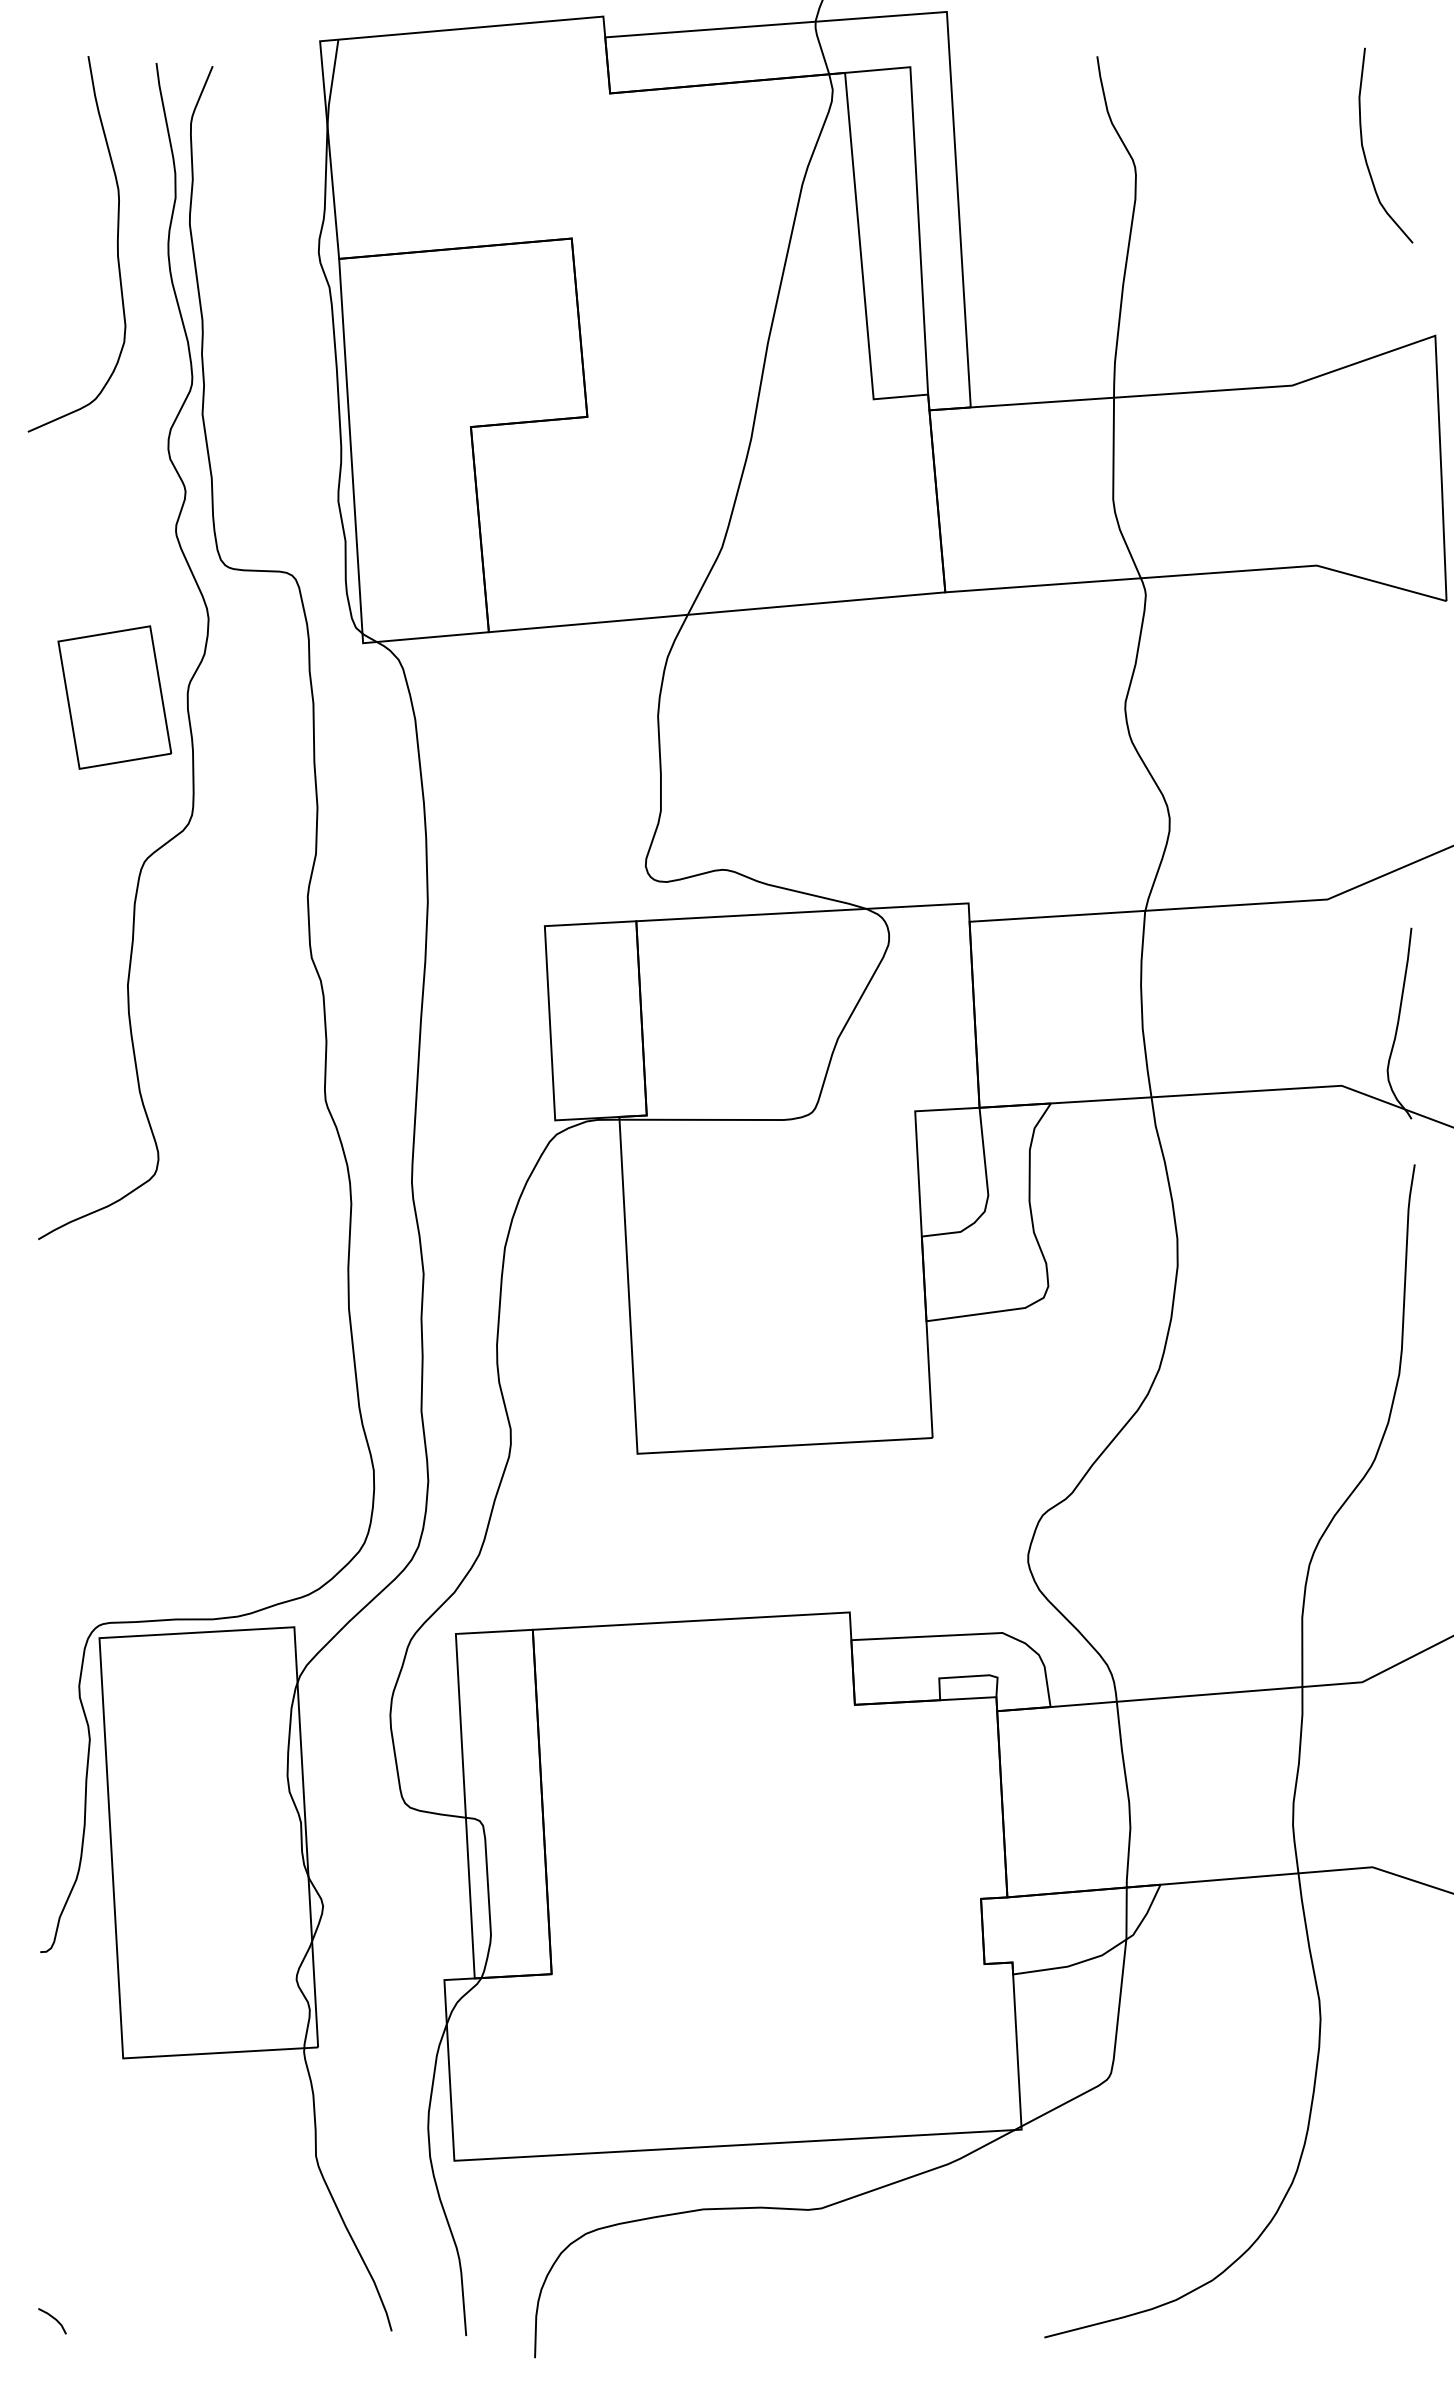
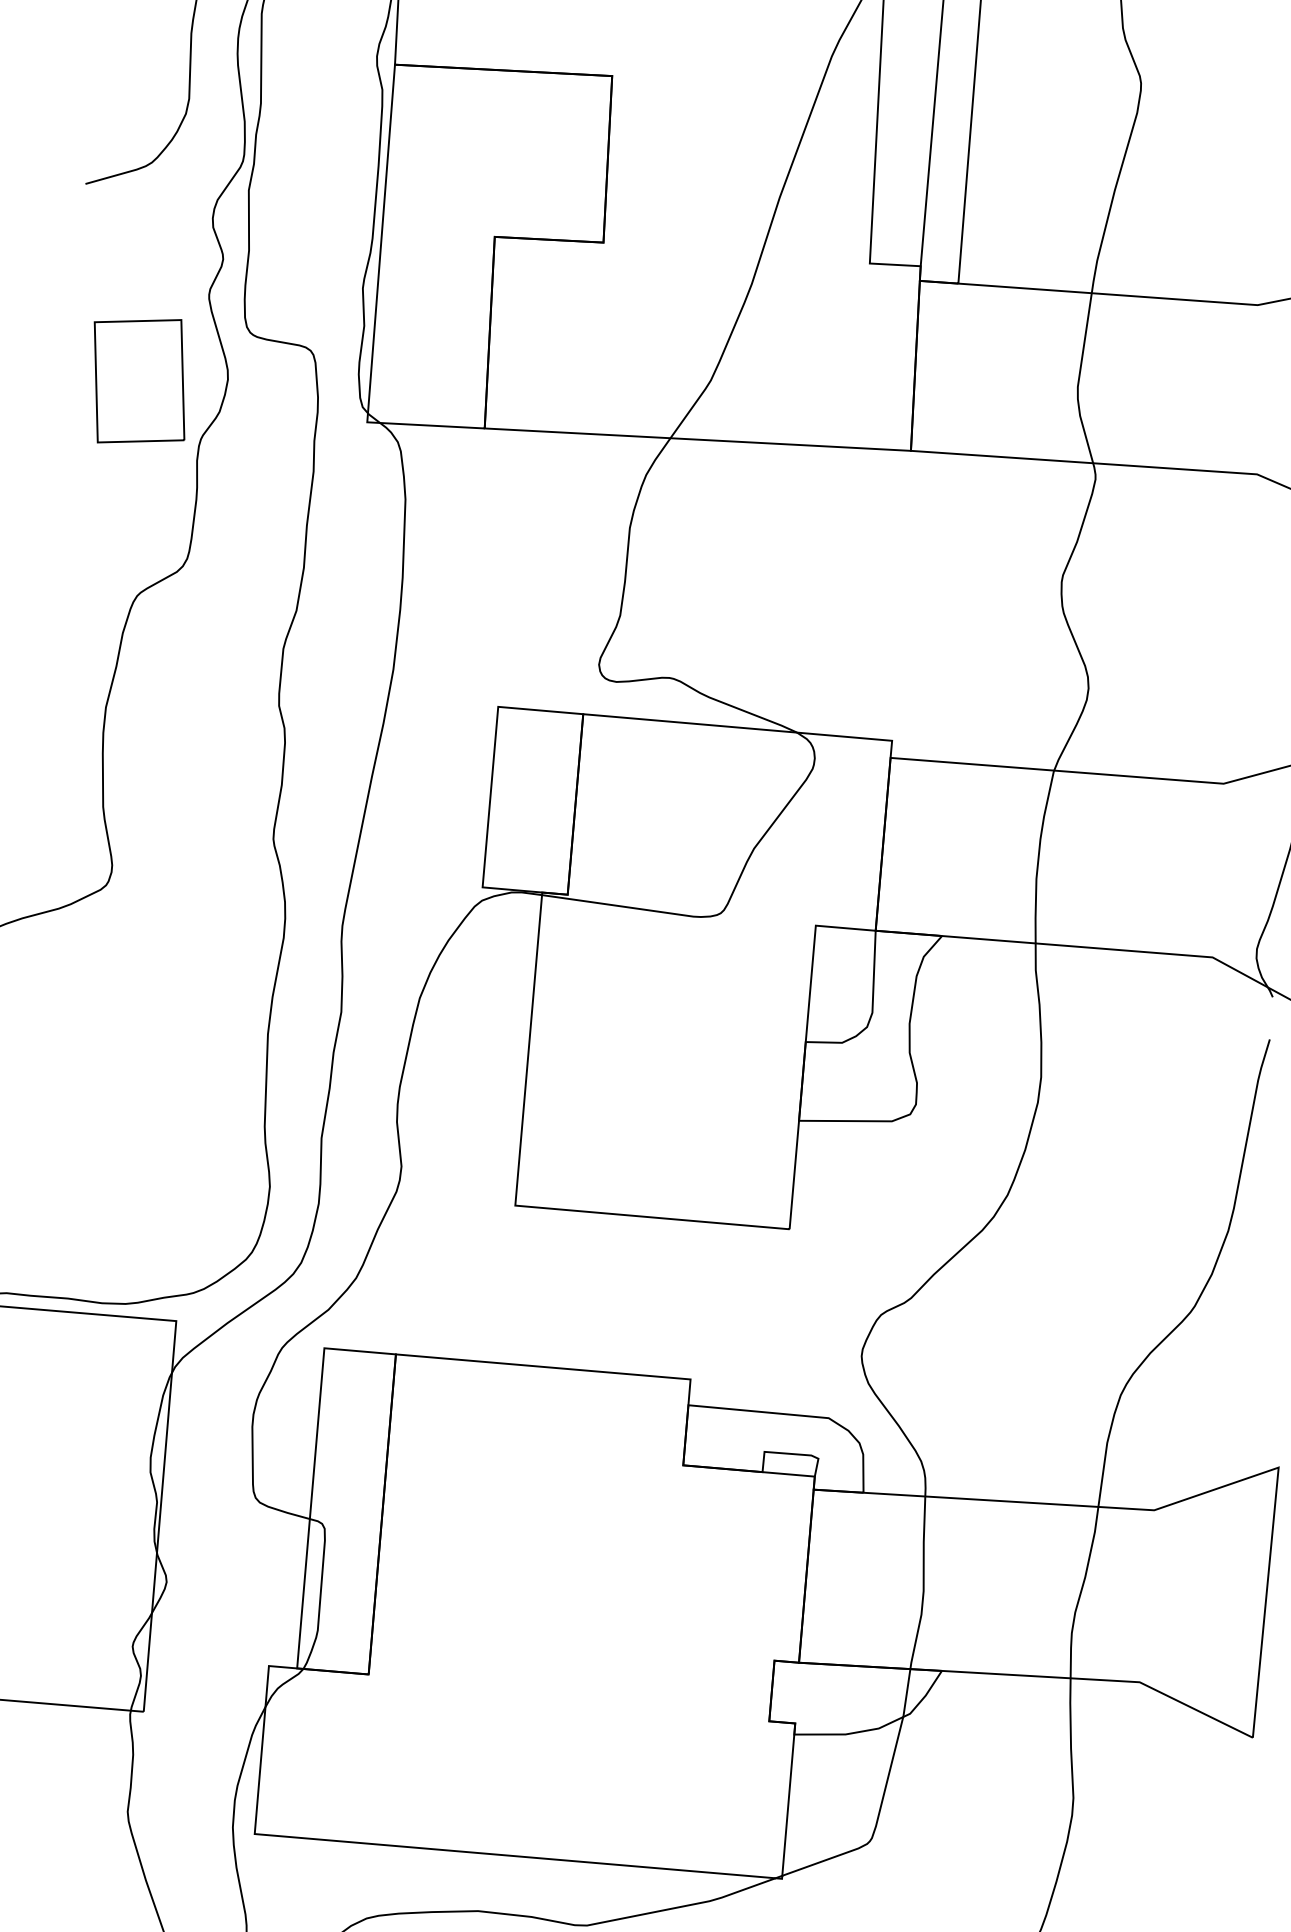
part: (114, 697) -> (139, 381), moved

